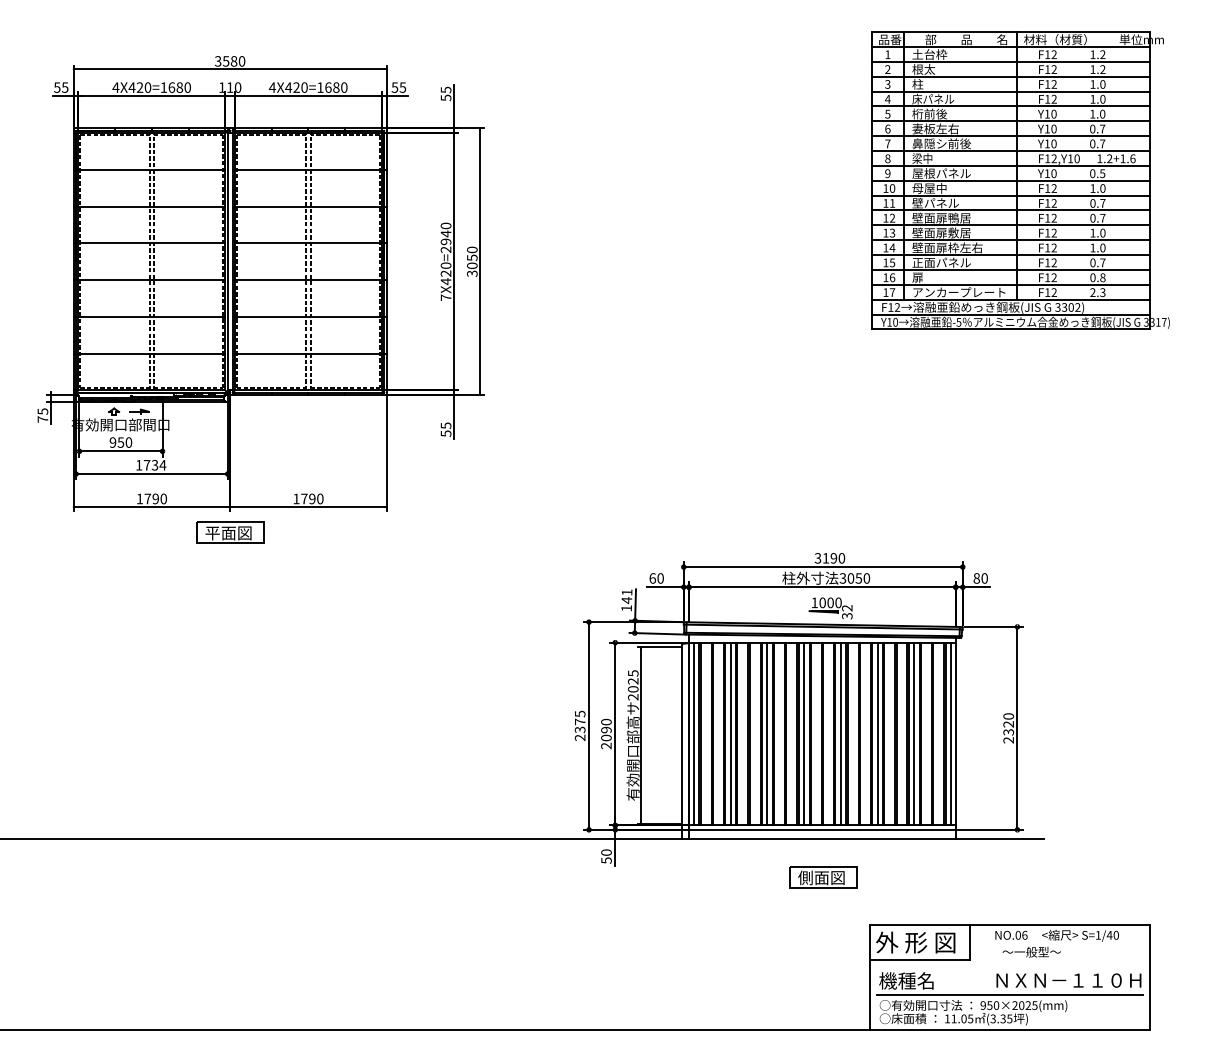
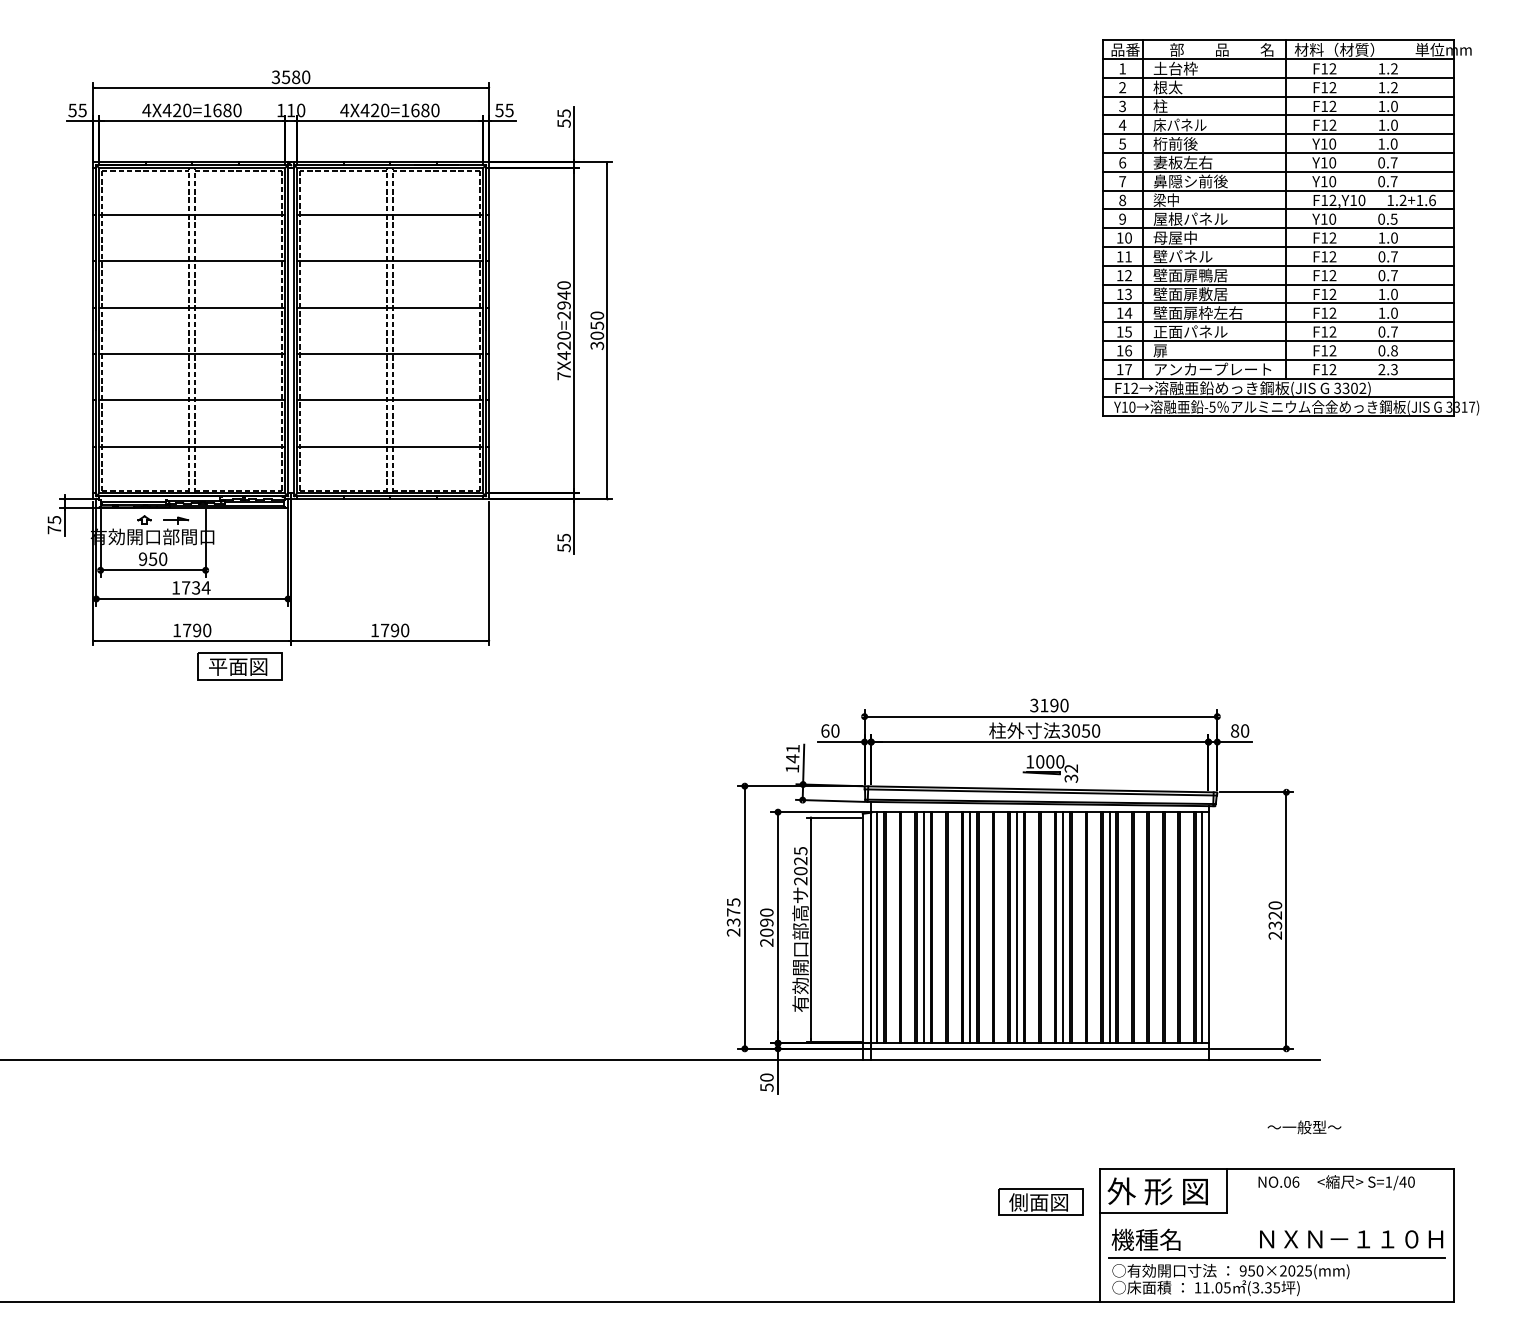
part: (229, 532) -> (239, 666), moved
line: (913, 733) -> (1155, 927), removed
part: (822, 877) -> (1040, 1201), moved
text: (1031, 952) -> (1304, 1127), moved

